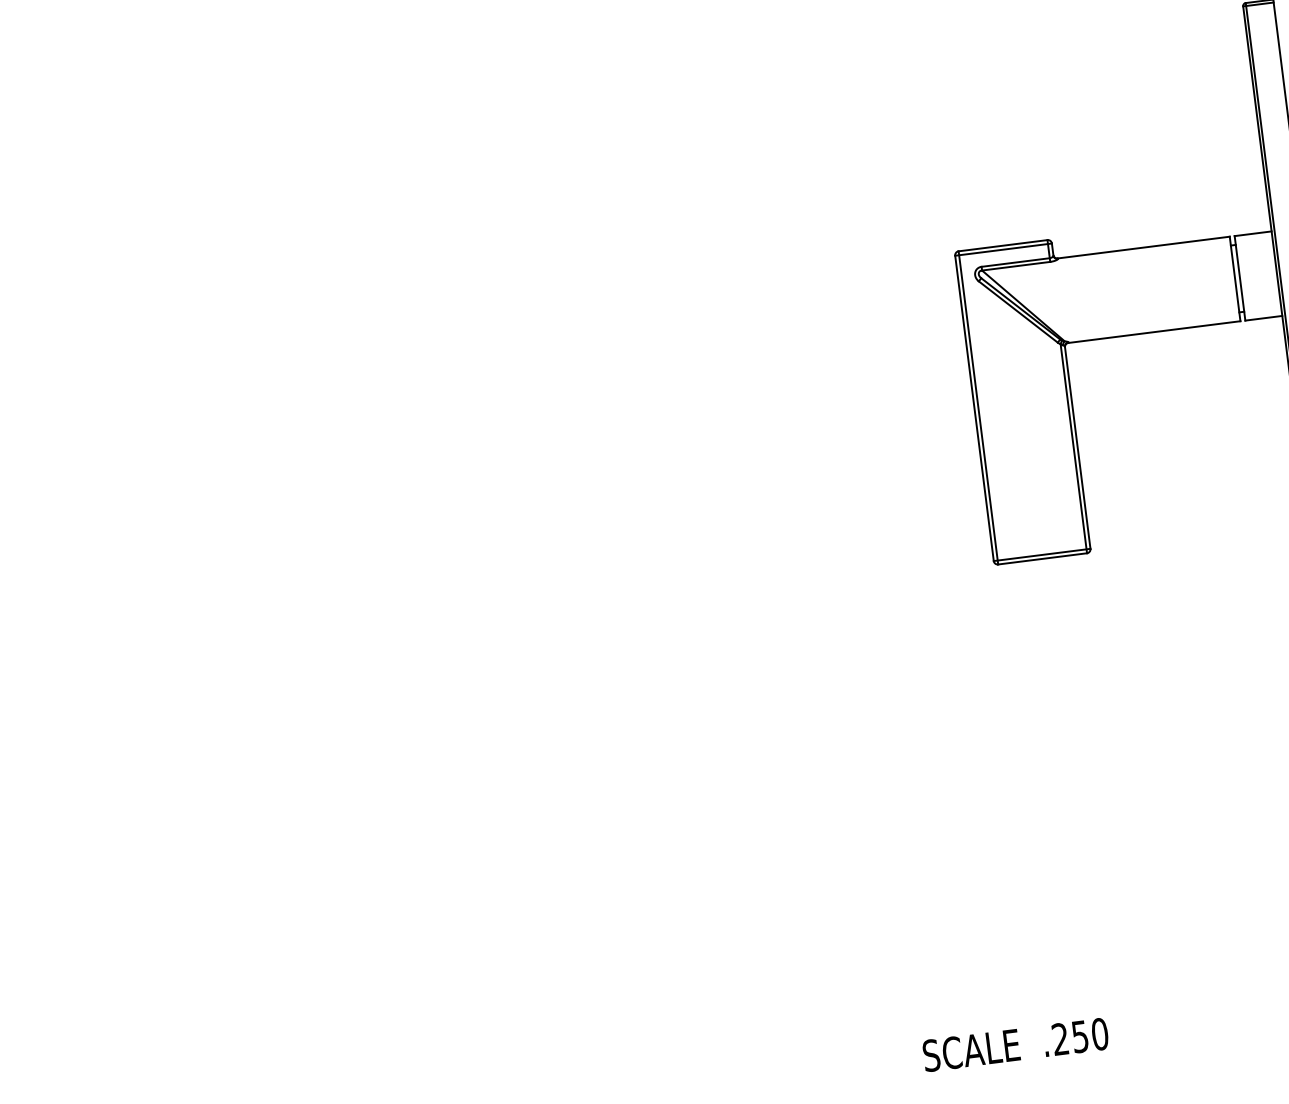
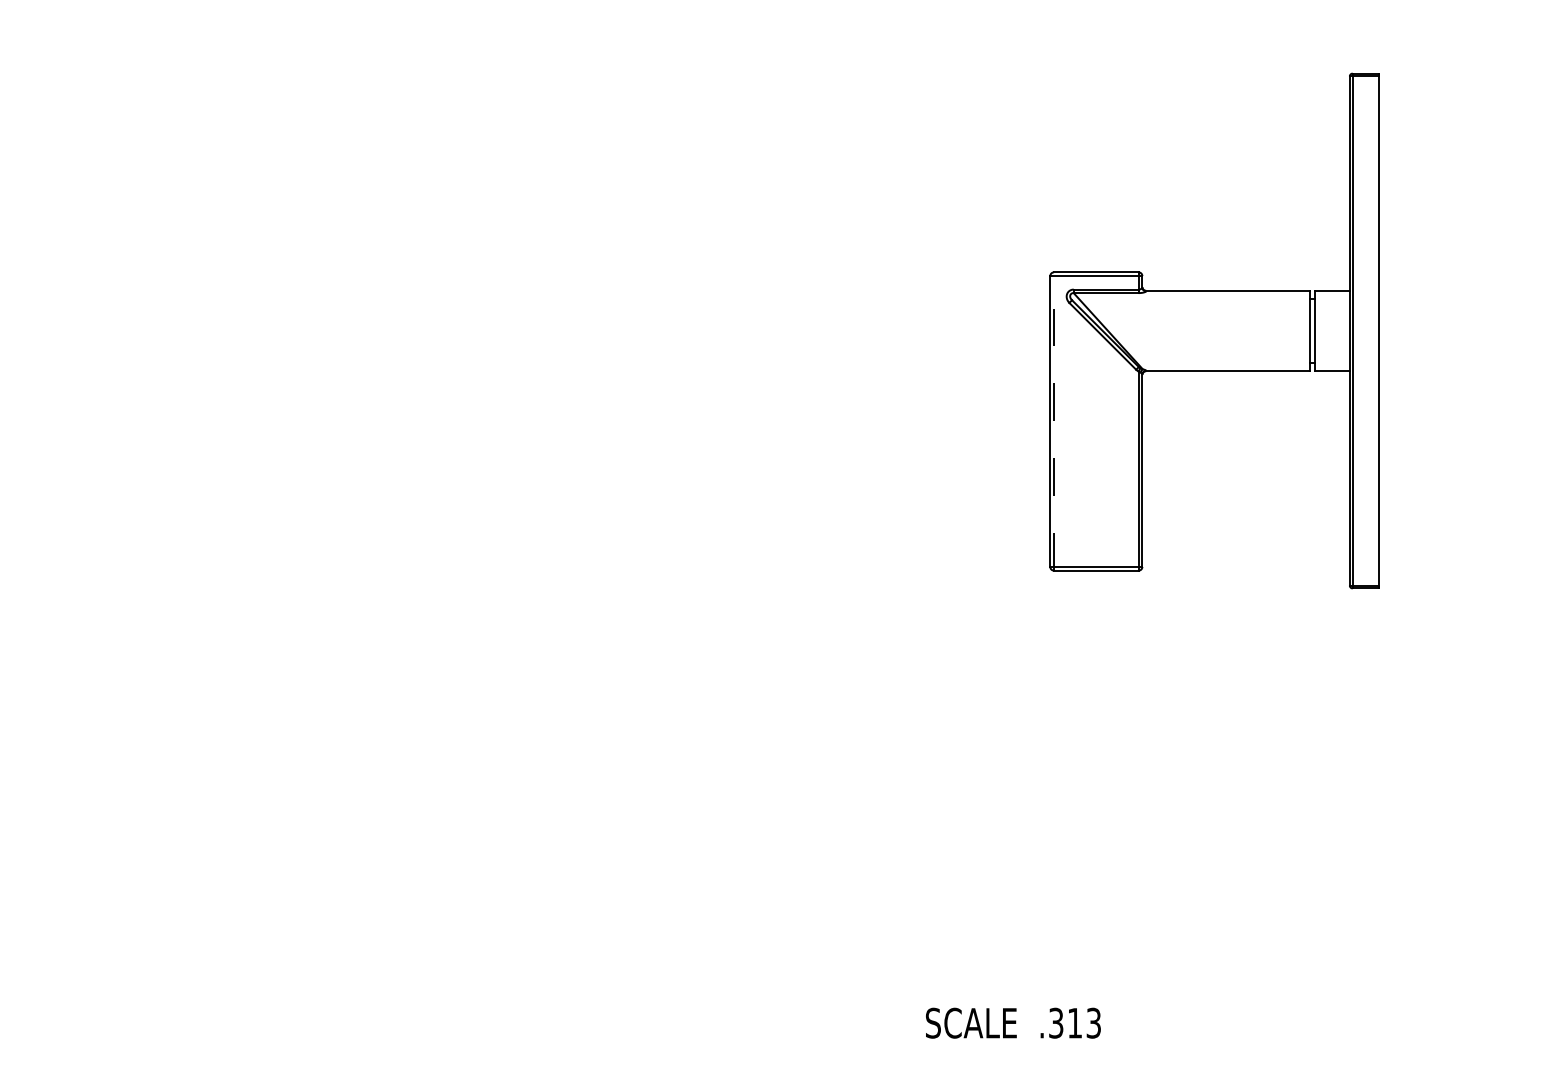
line: (978, 407) -> (1054, 421), solid -> dashed
text: (1080, 1035) -> (1075, 1022), .250 -> .313

